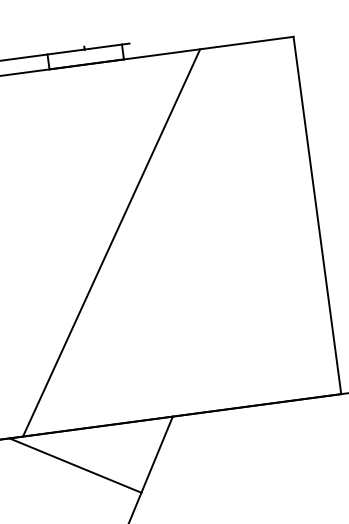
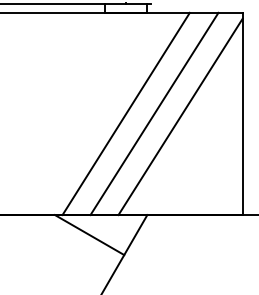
line: (208, 234) -> (180, 116), added
line: (161, 235) -> (154, 113), added

